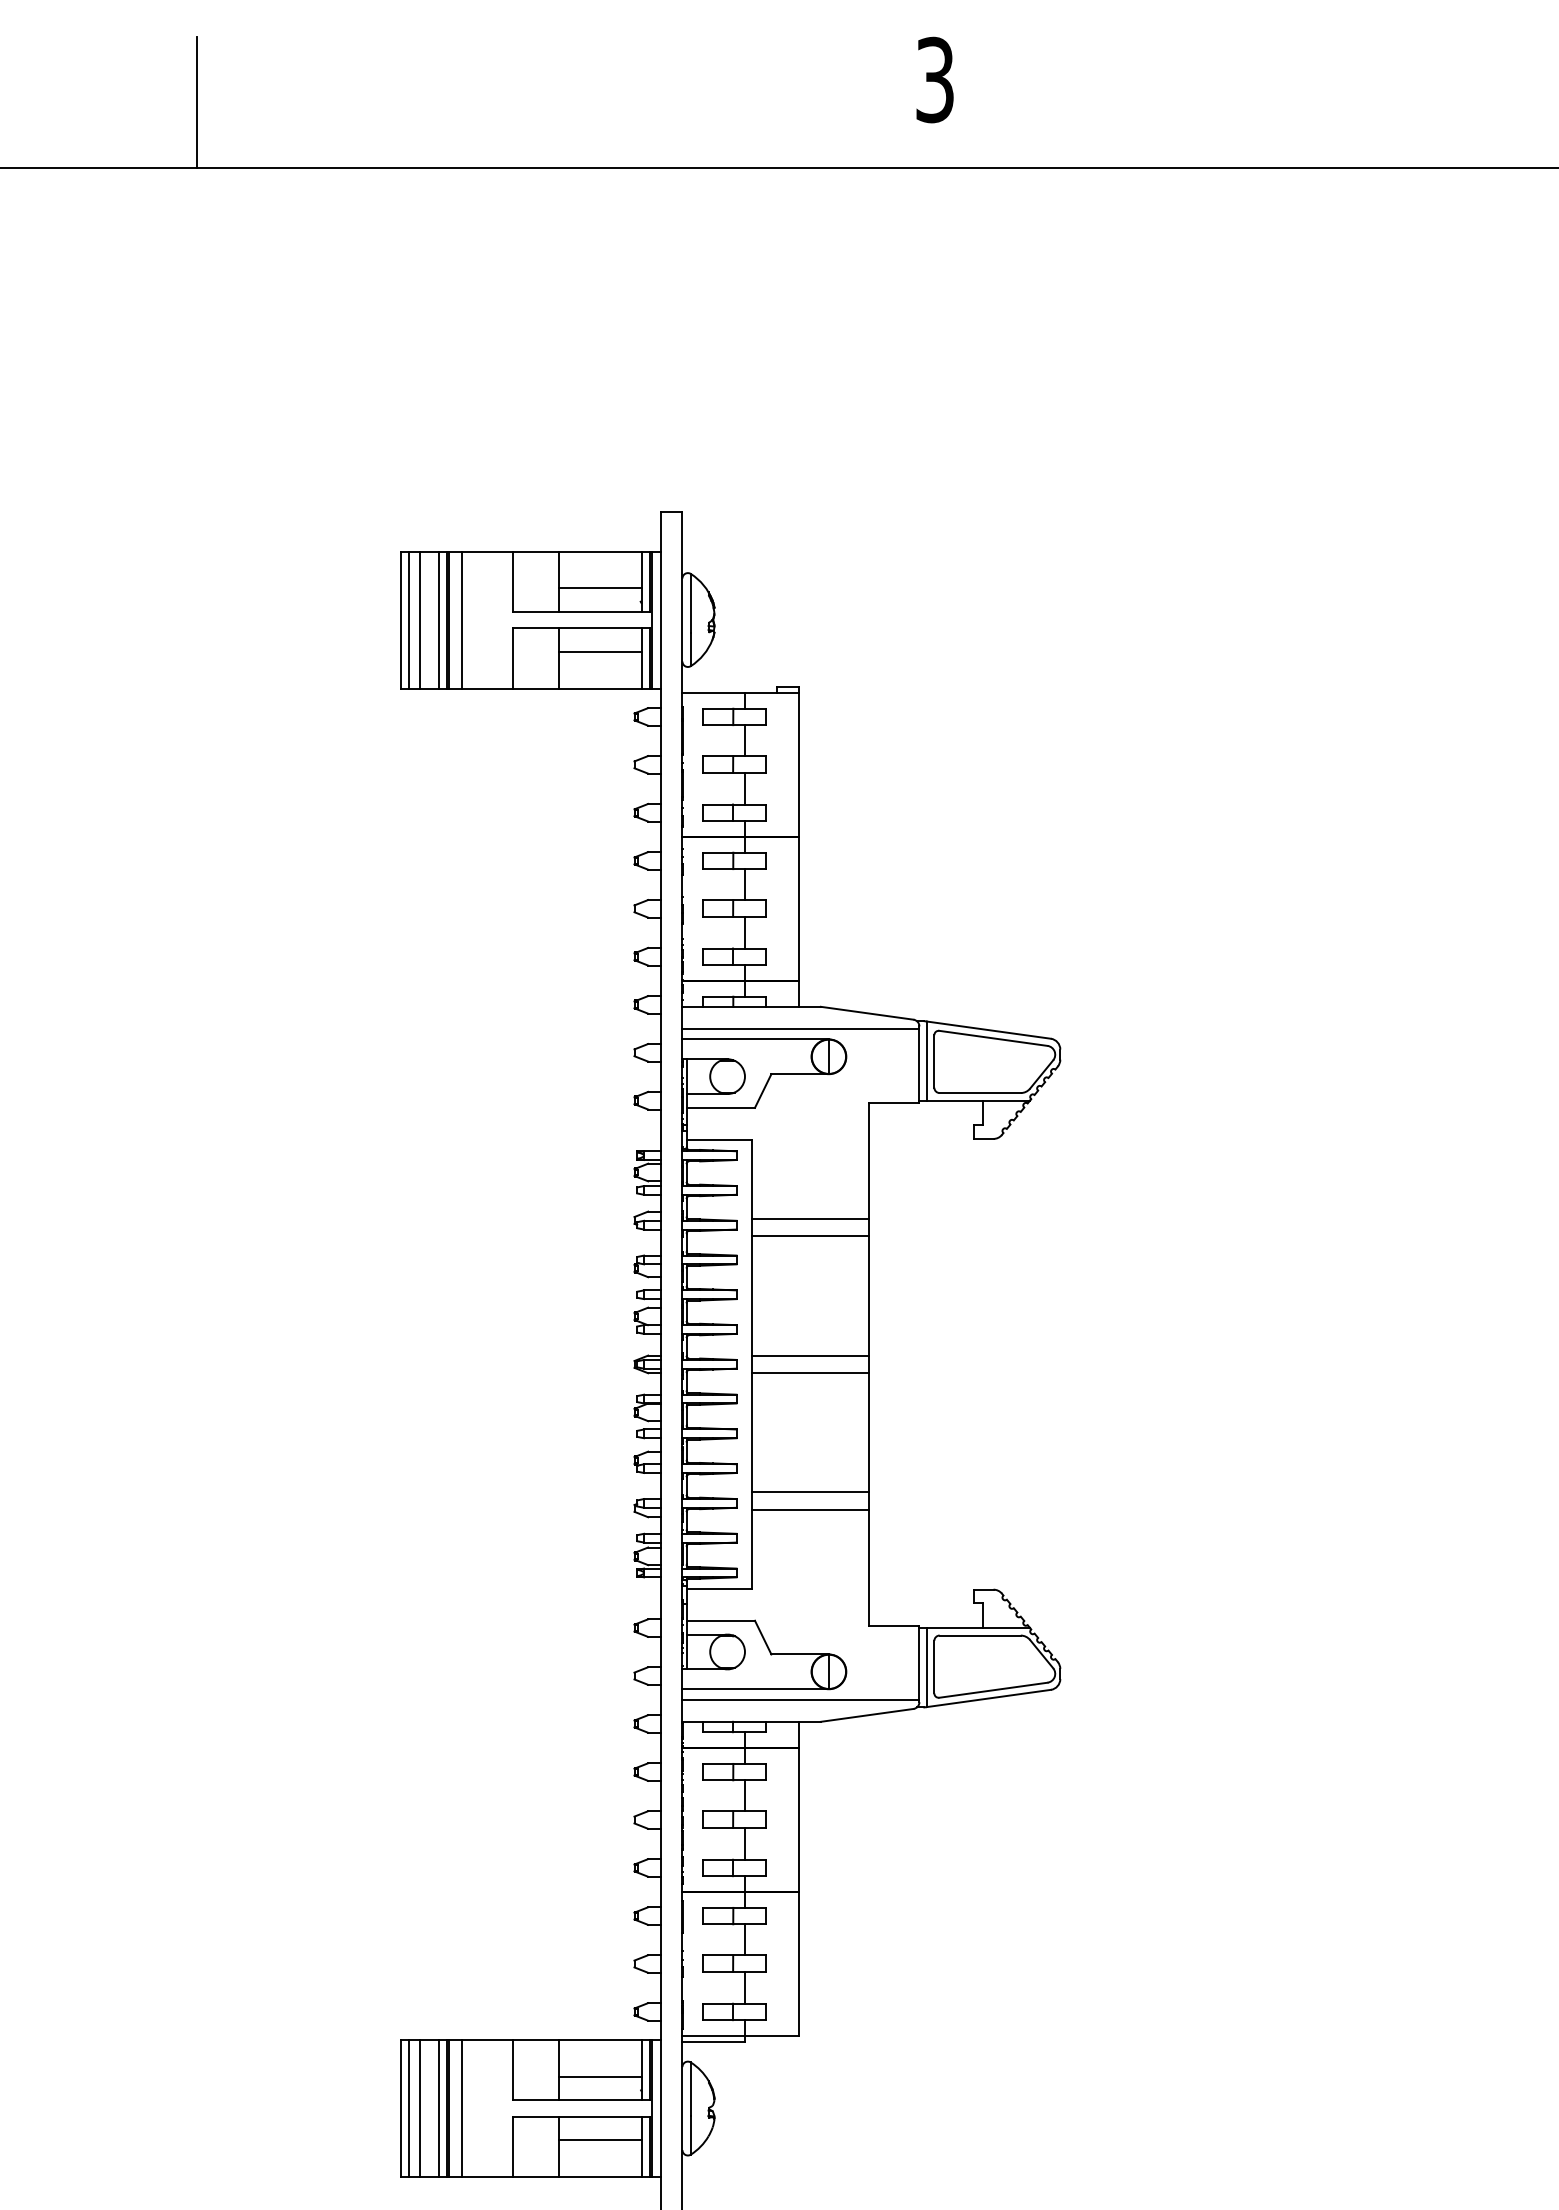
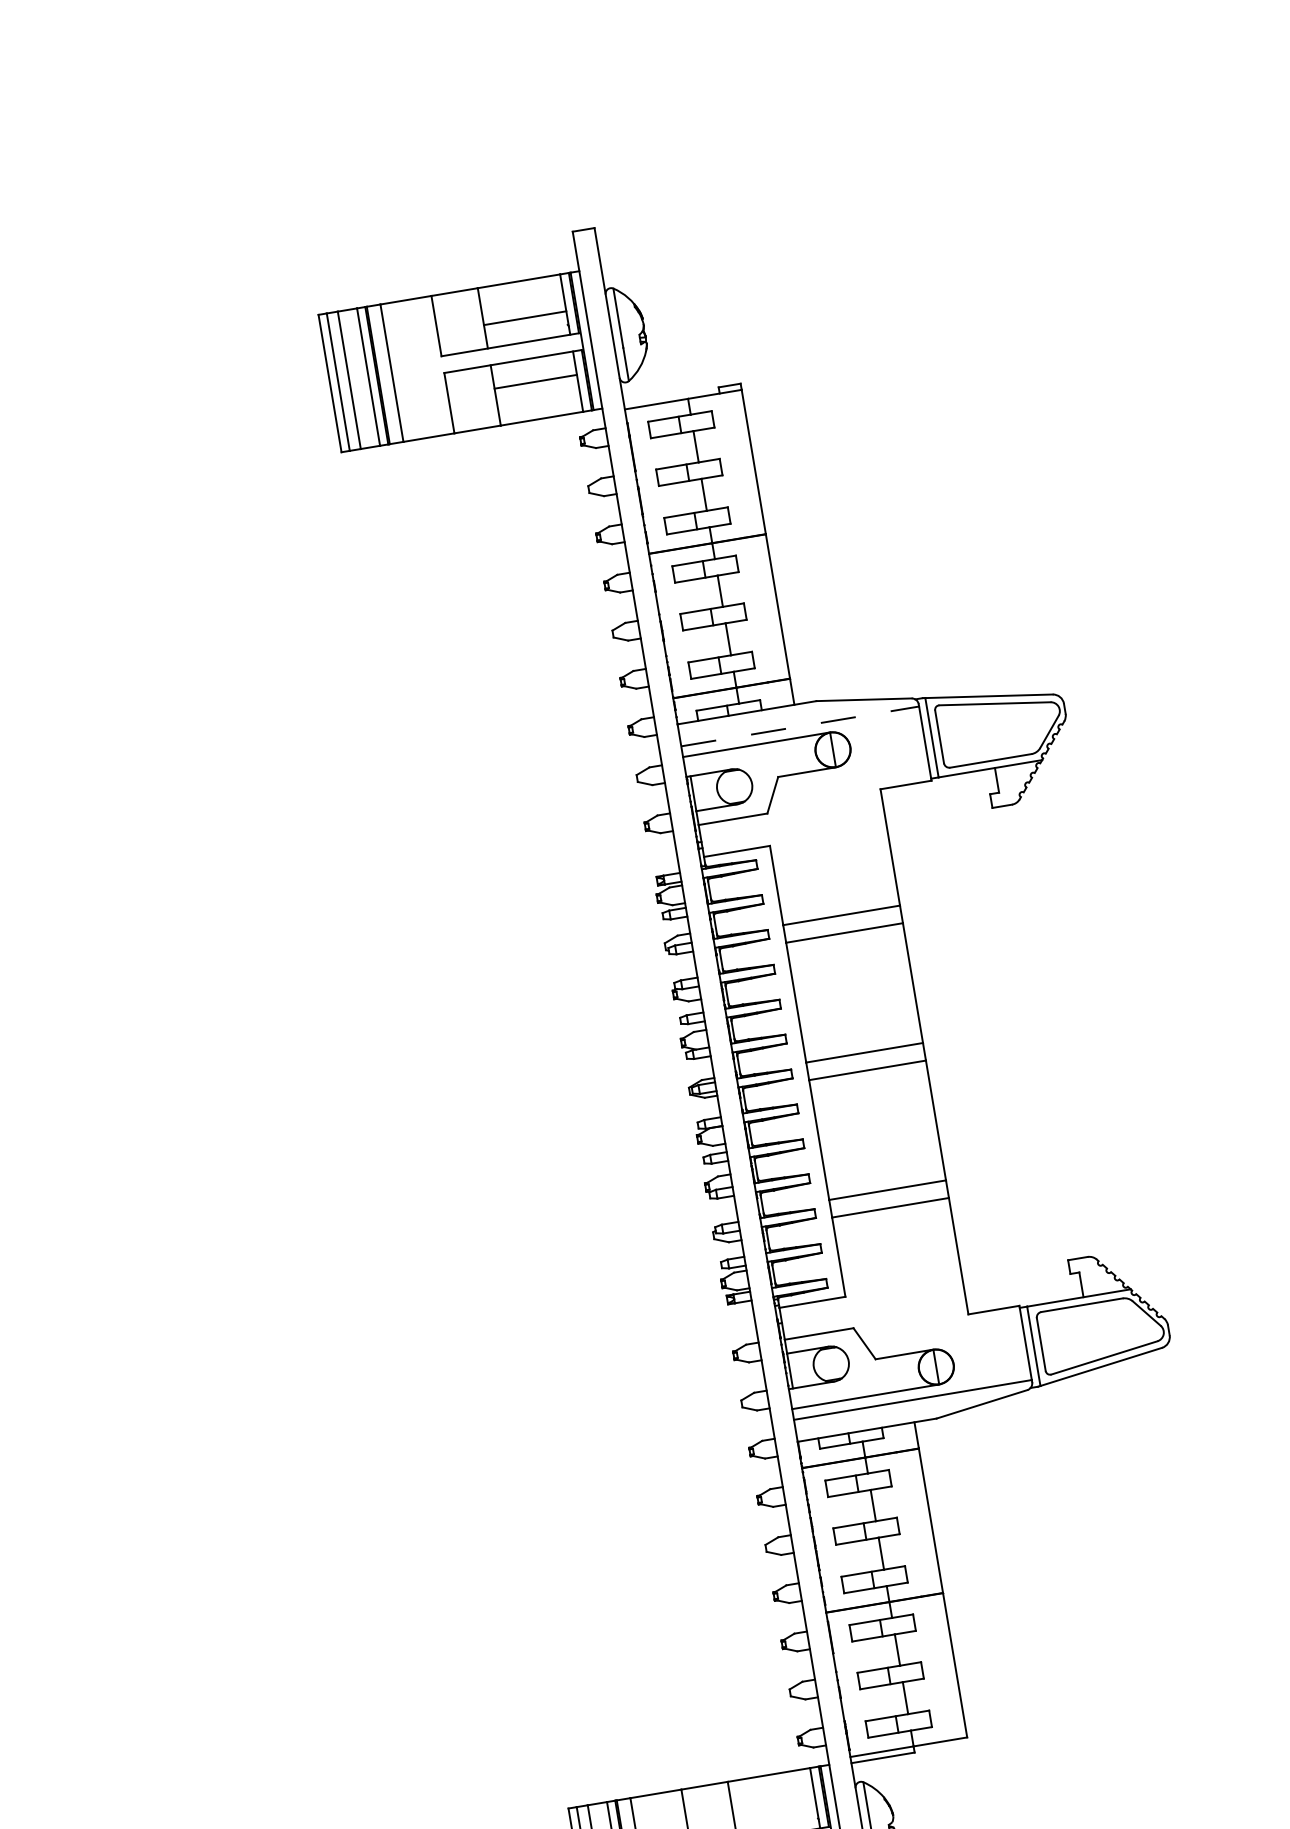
line: (800, 1028) -> (799, 726), solid -> dashed
line: (600, 2076) -> (775, 1811), removed

